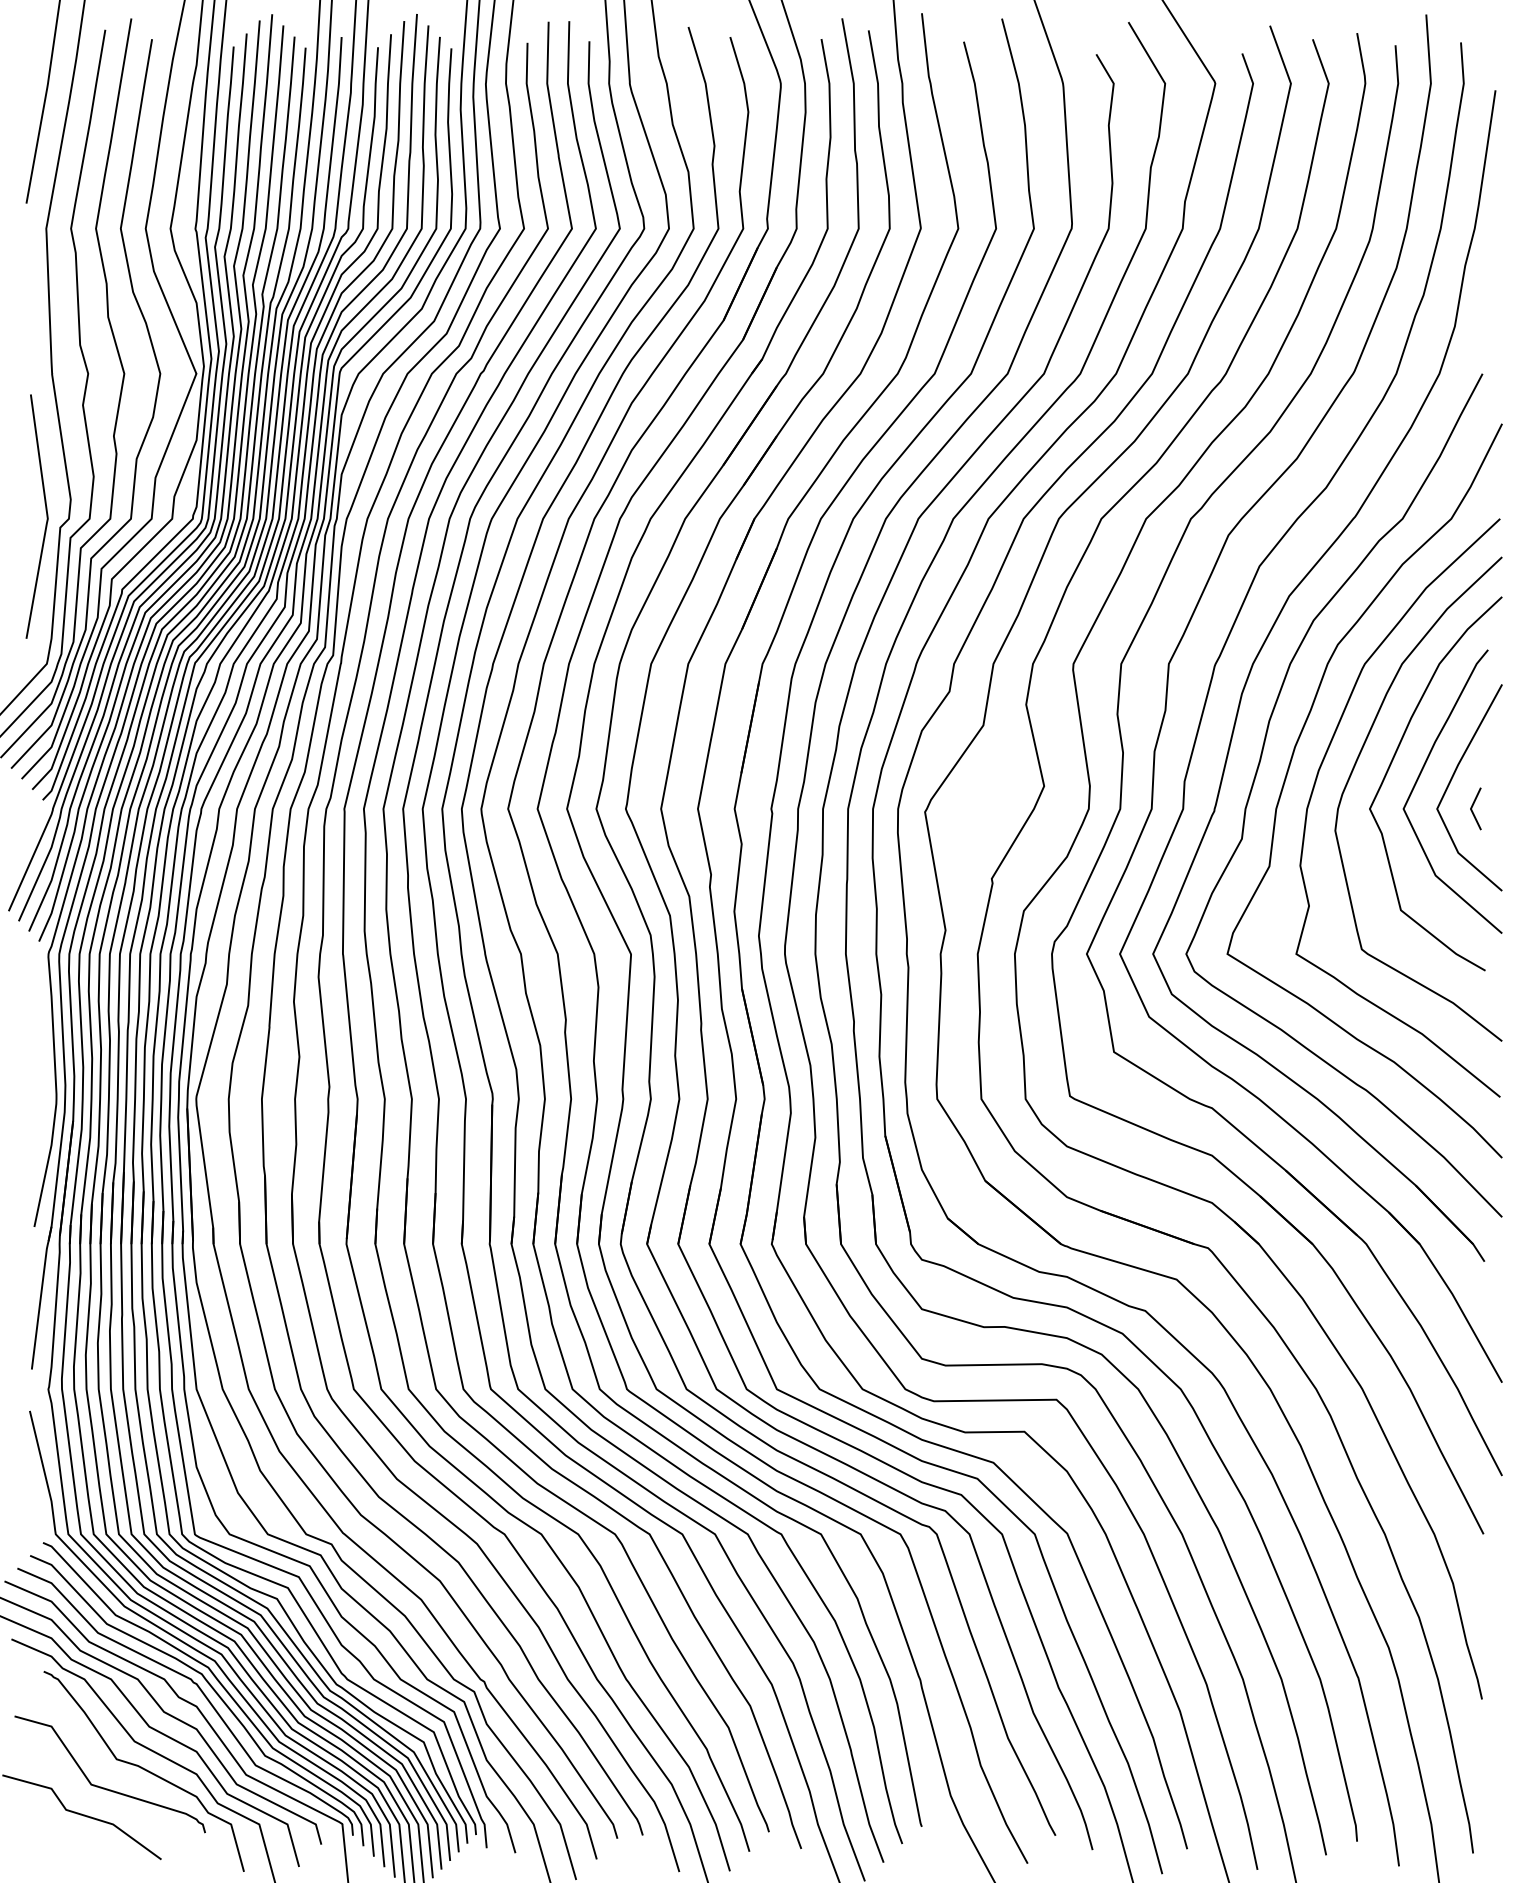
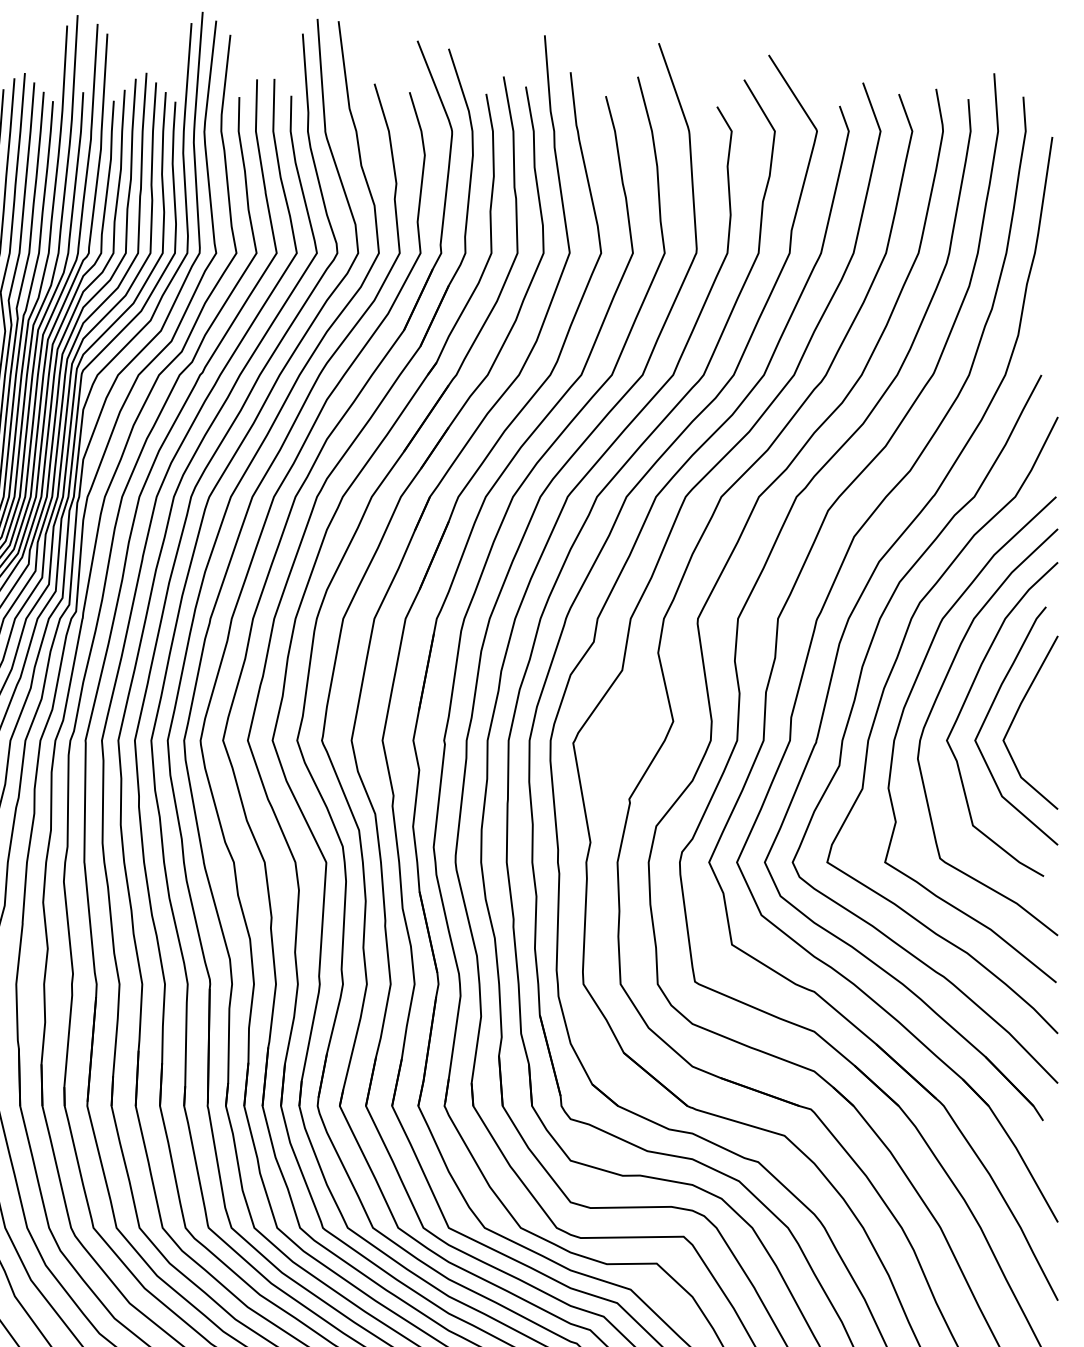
line: (1473, 806) -> (1033, 738), removed

